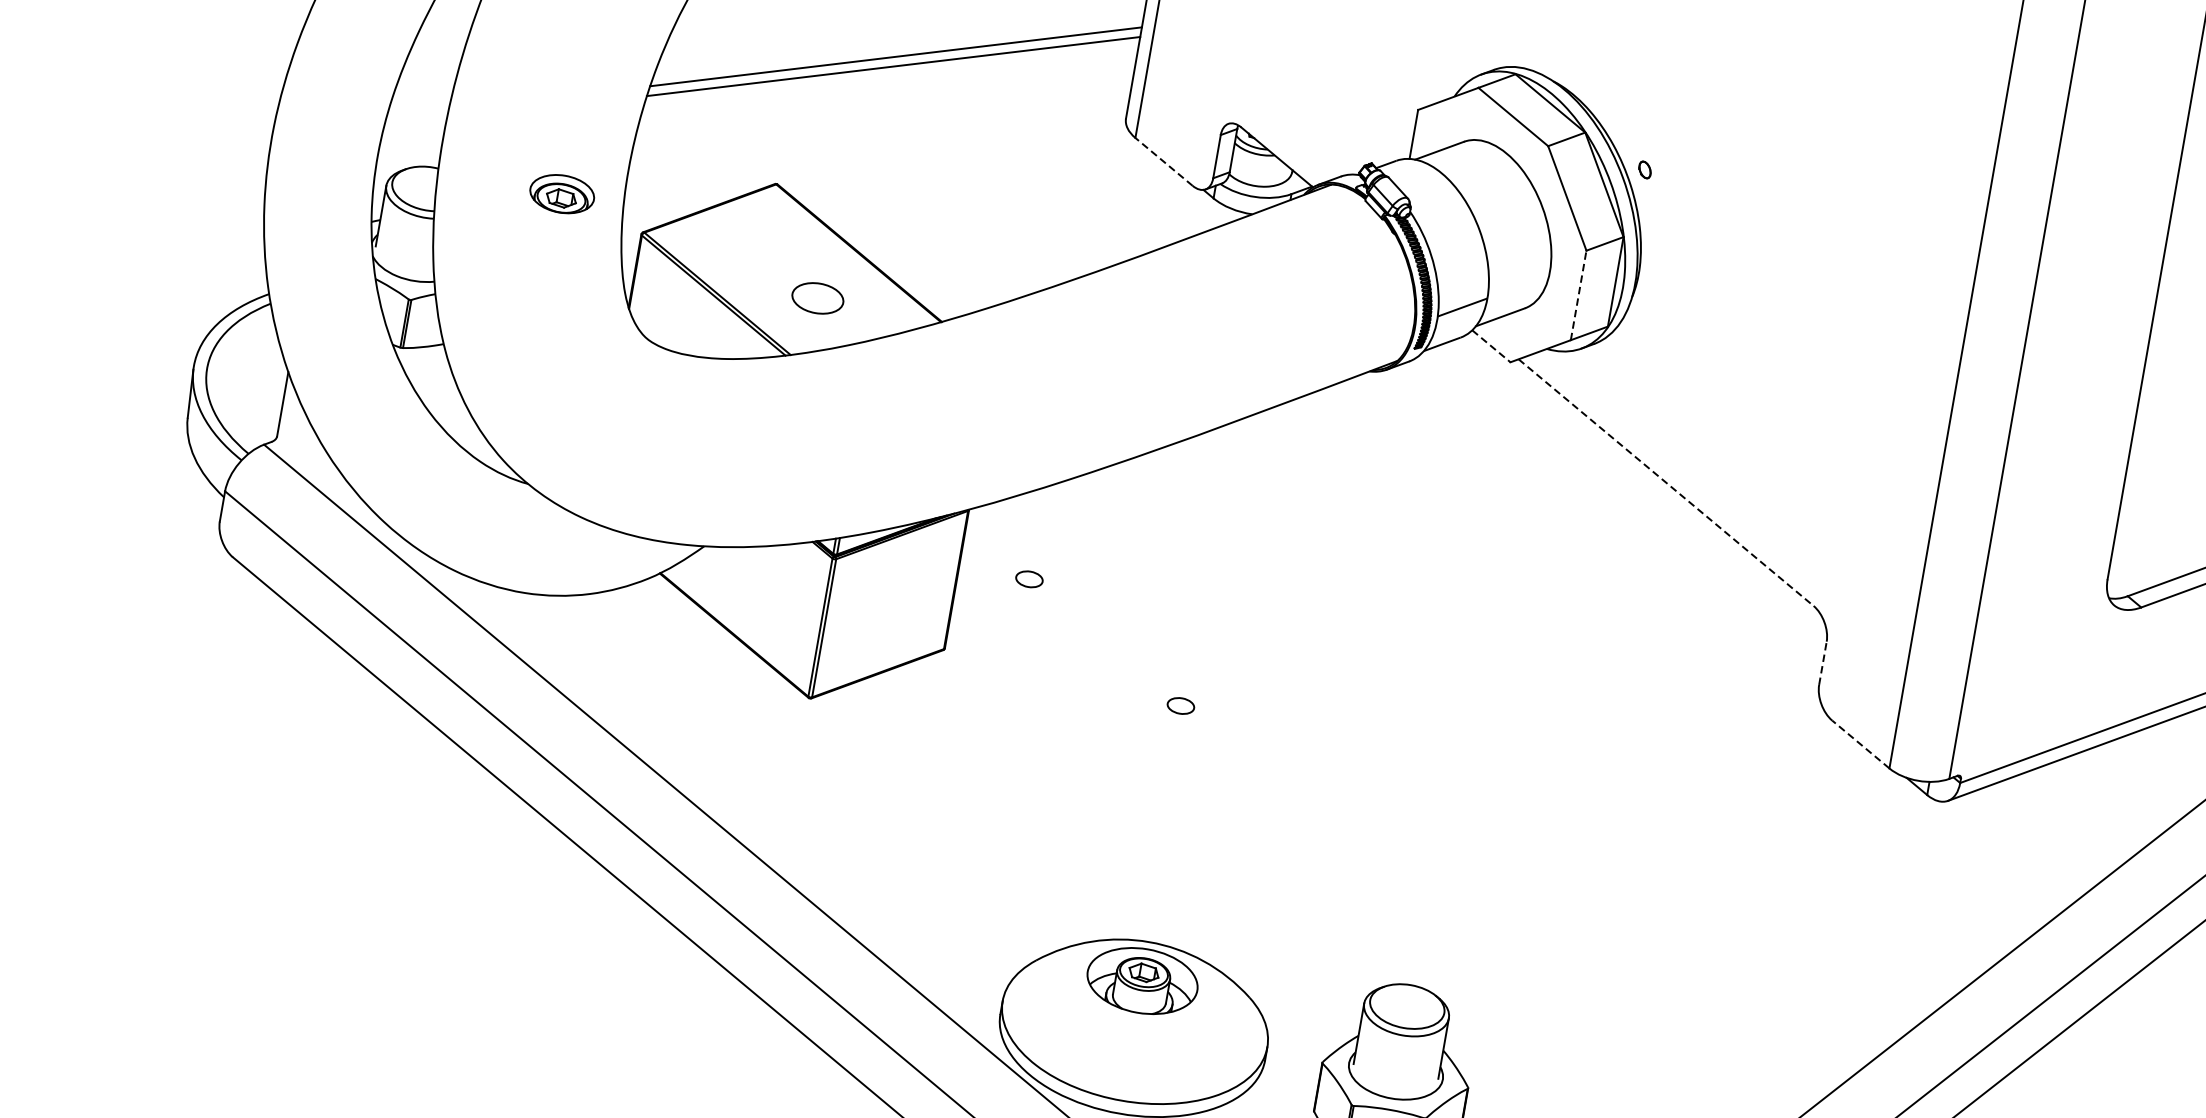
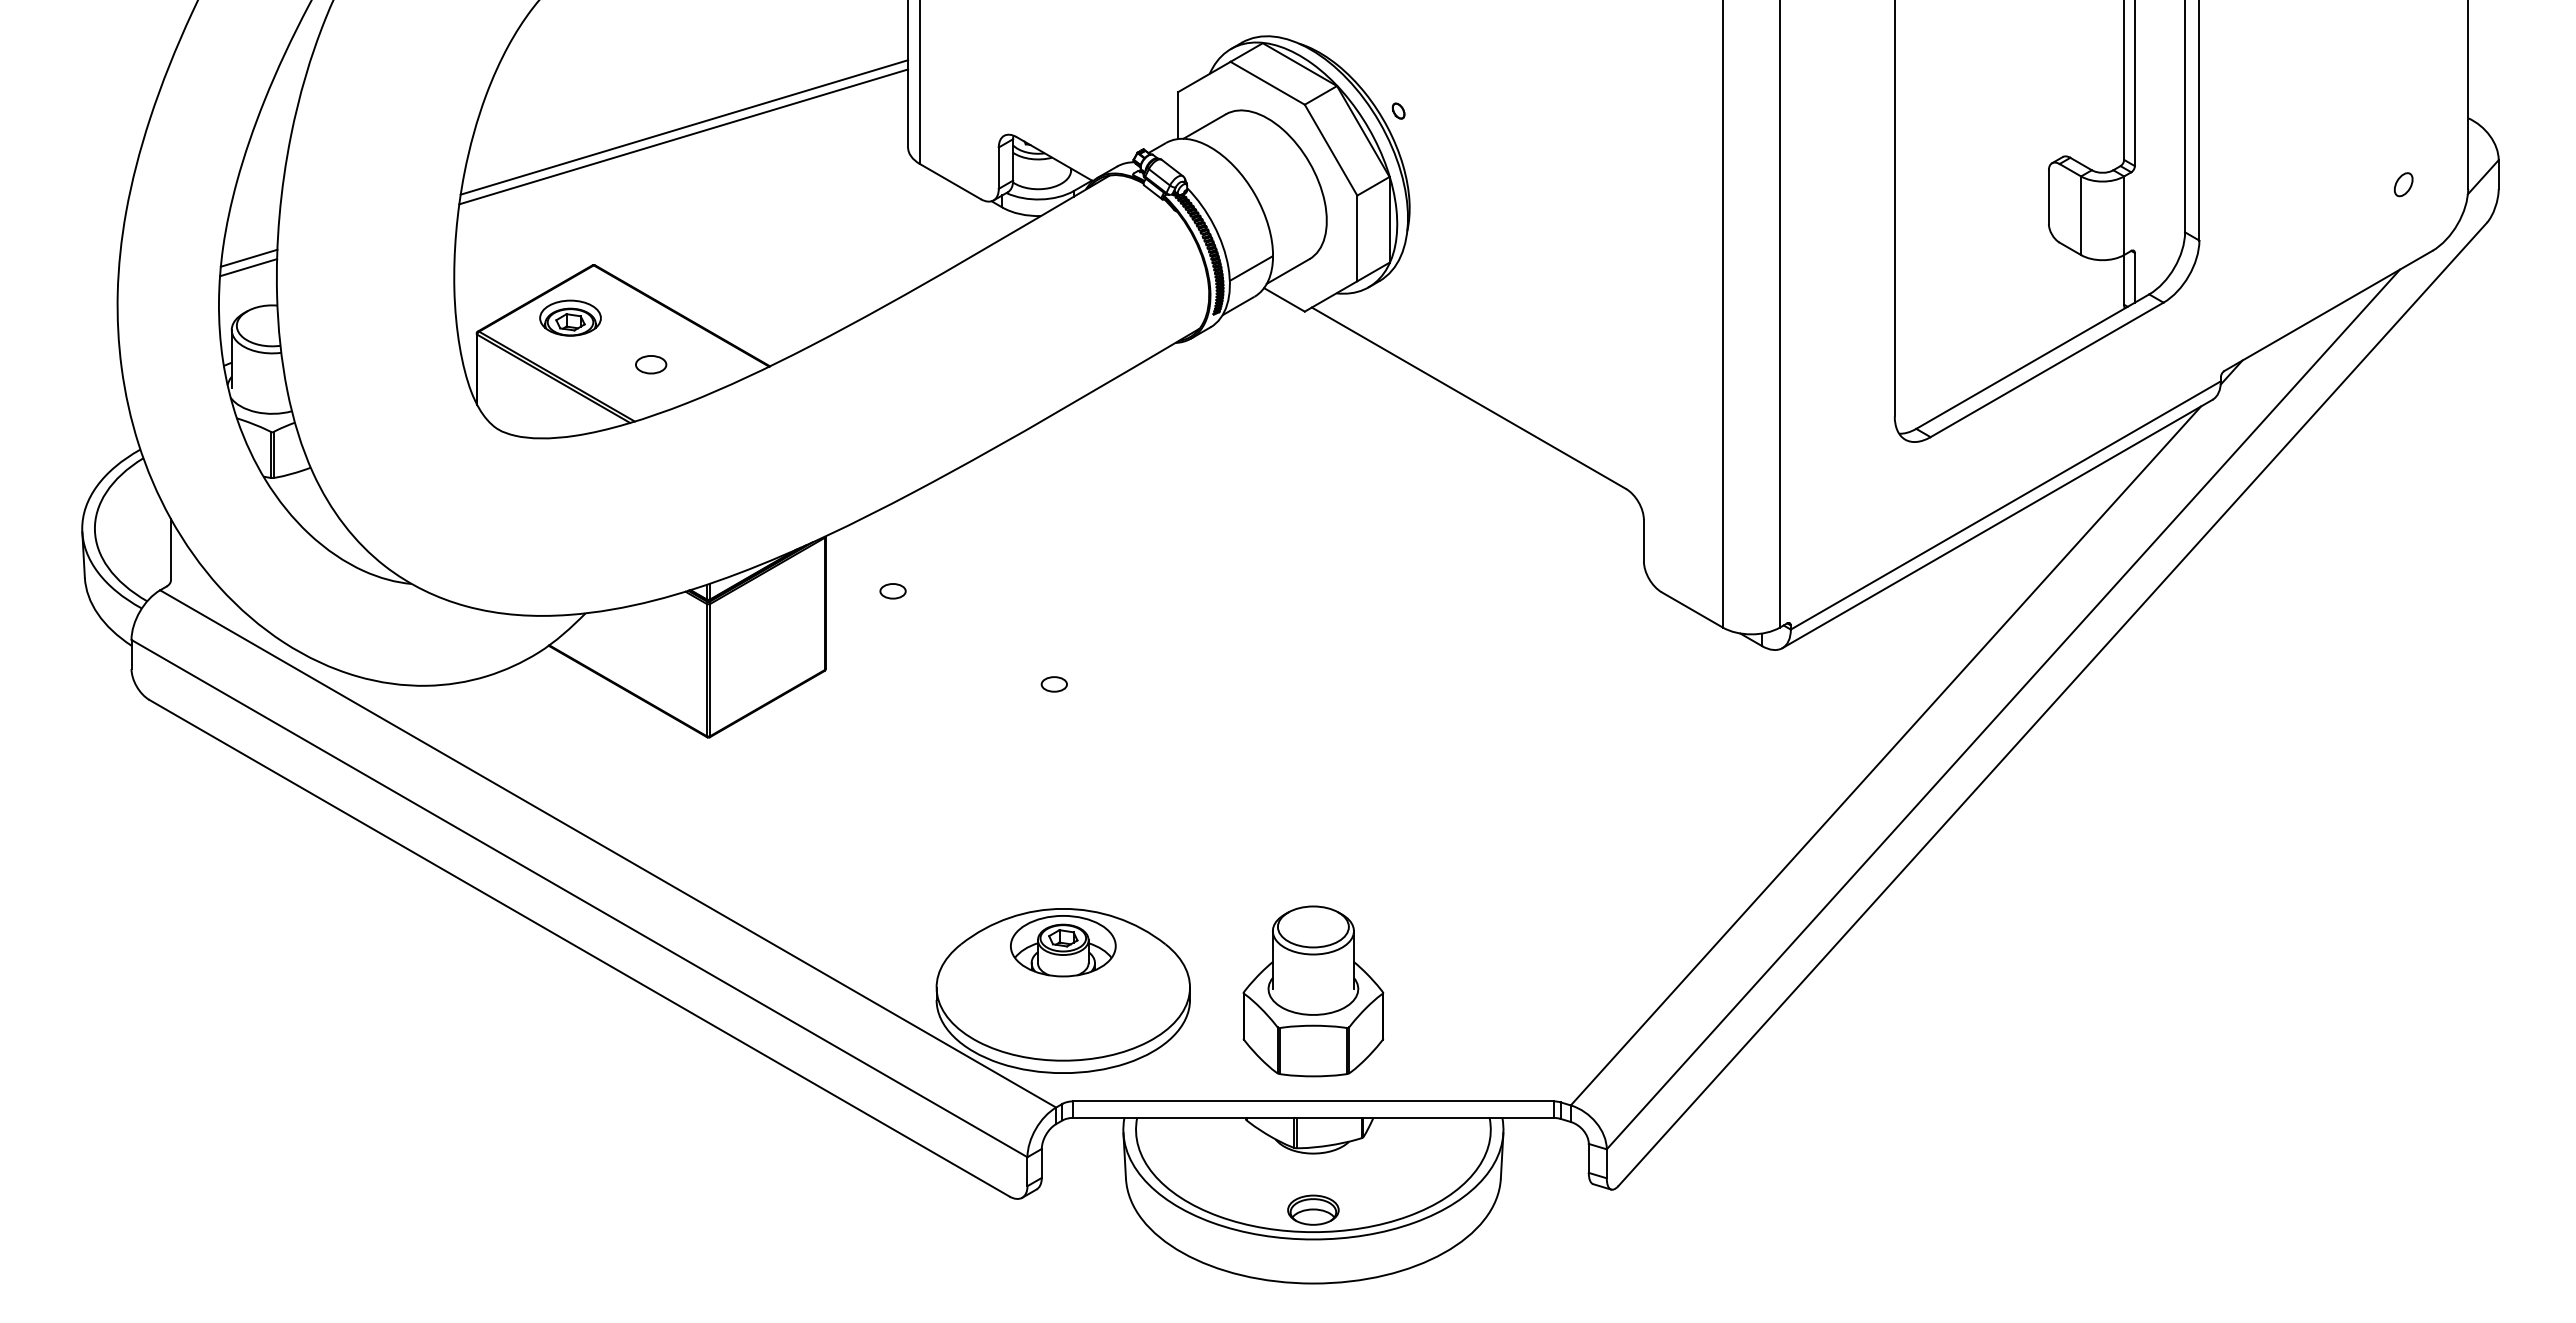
line: (417, 113) -> (248, 257), added
line: (415, 123) -> (248, 267), added
line: (1164, 161) -> (950, 181), dashed -> solid
part: (562, 193) -> (570, 317), moved
line: (1578, 295) -> (1357, 238), dashed -> solid
part: (818, 298) -> (651, 364), size x0.62
line: (1491, 345) -> (1284, 299), dashed -> solid
line: (1666, 483) -> (1469, 398), dashed -> solid
line: (1822, 663) -> (1643, 540), dashed -> solid
line: (1860, 743) -> (1691, 609), dashed -> solid

